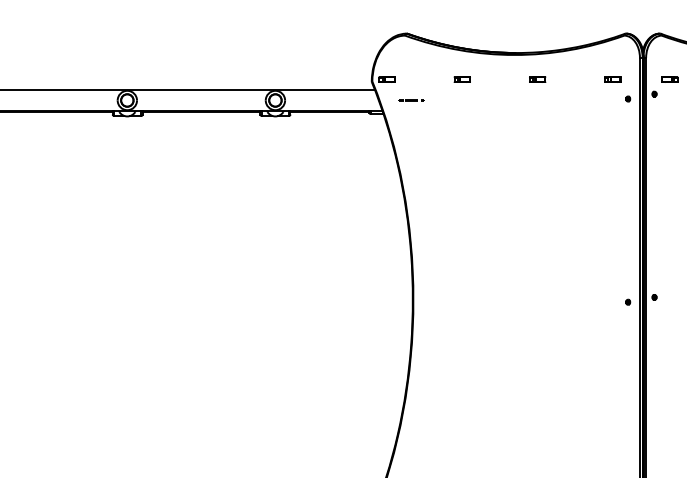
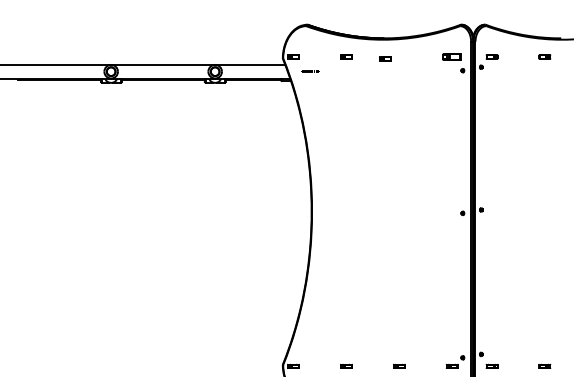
part: (537, 78) -> (385, 58), moved
part: (613, 78) -> (452, 56), size x1.6

